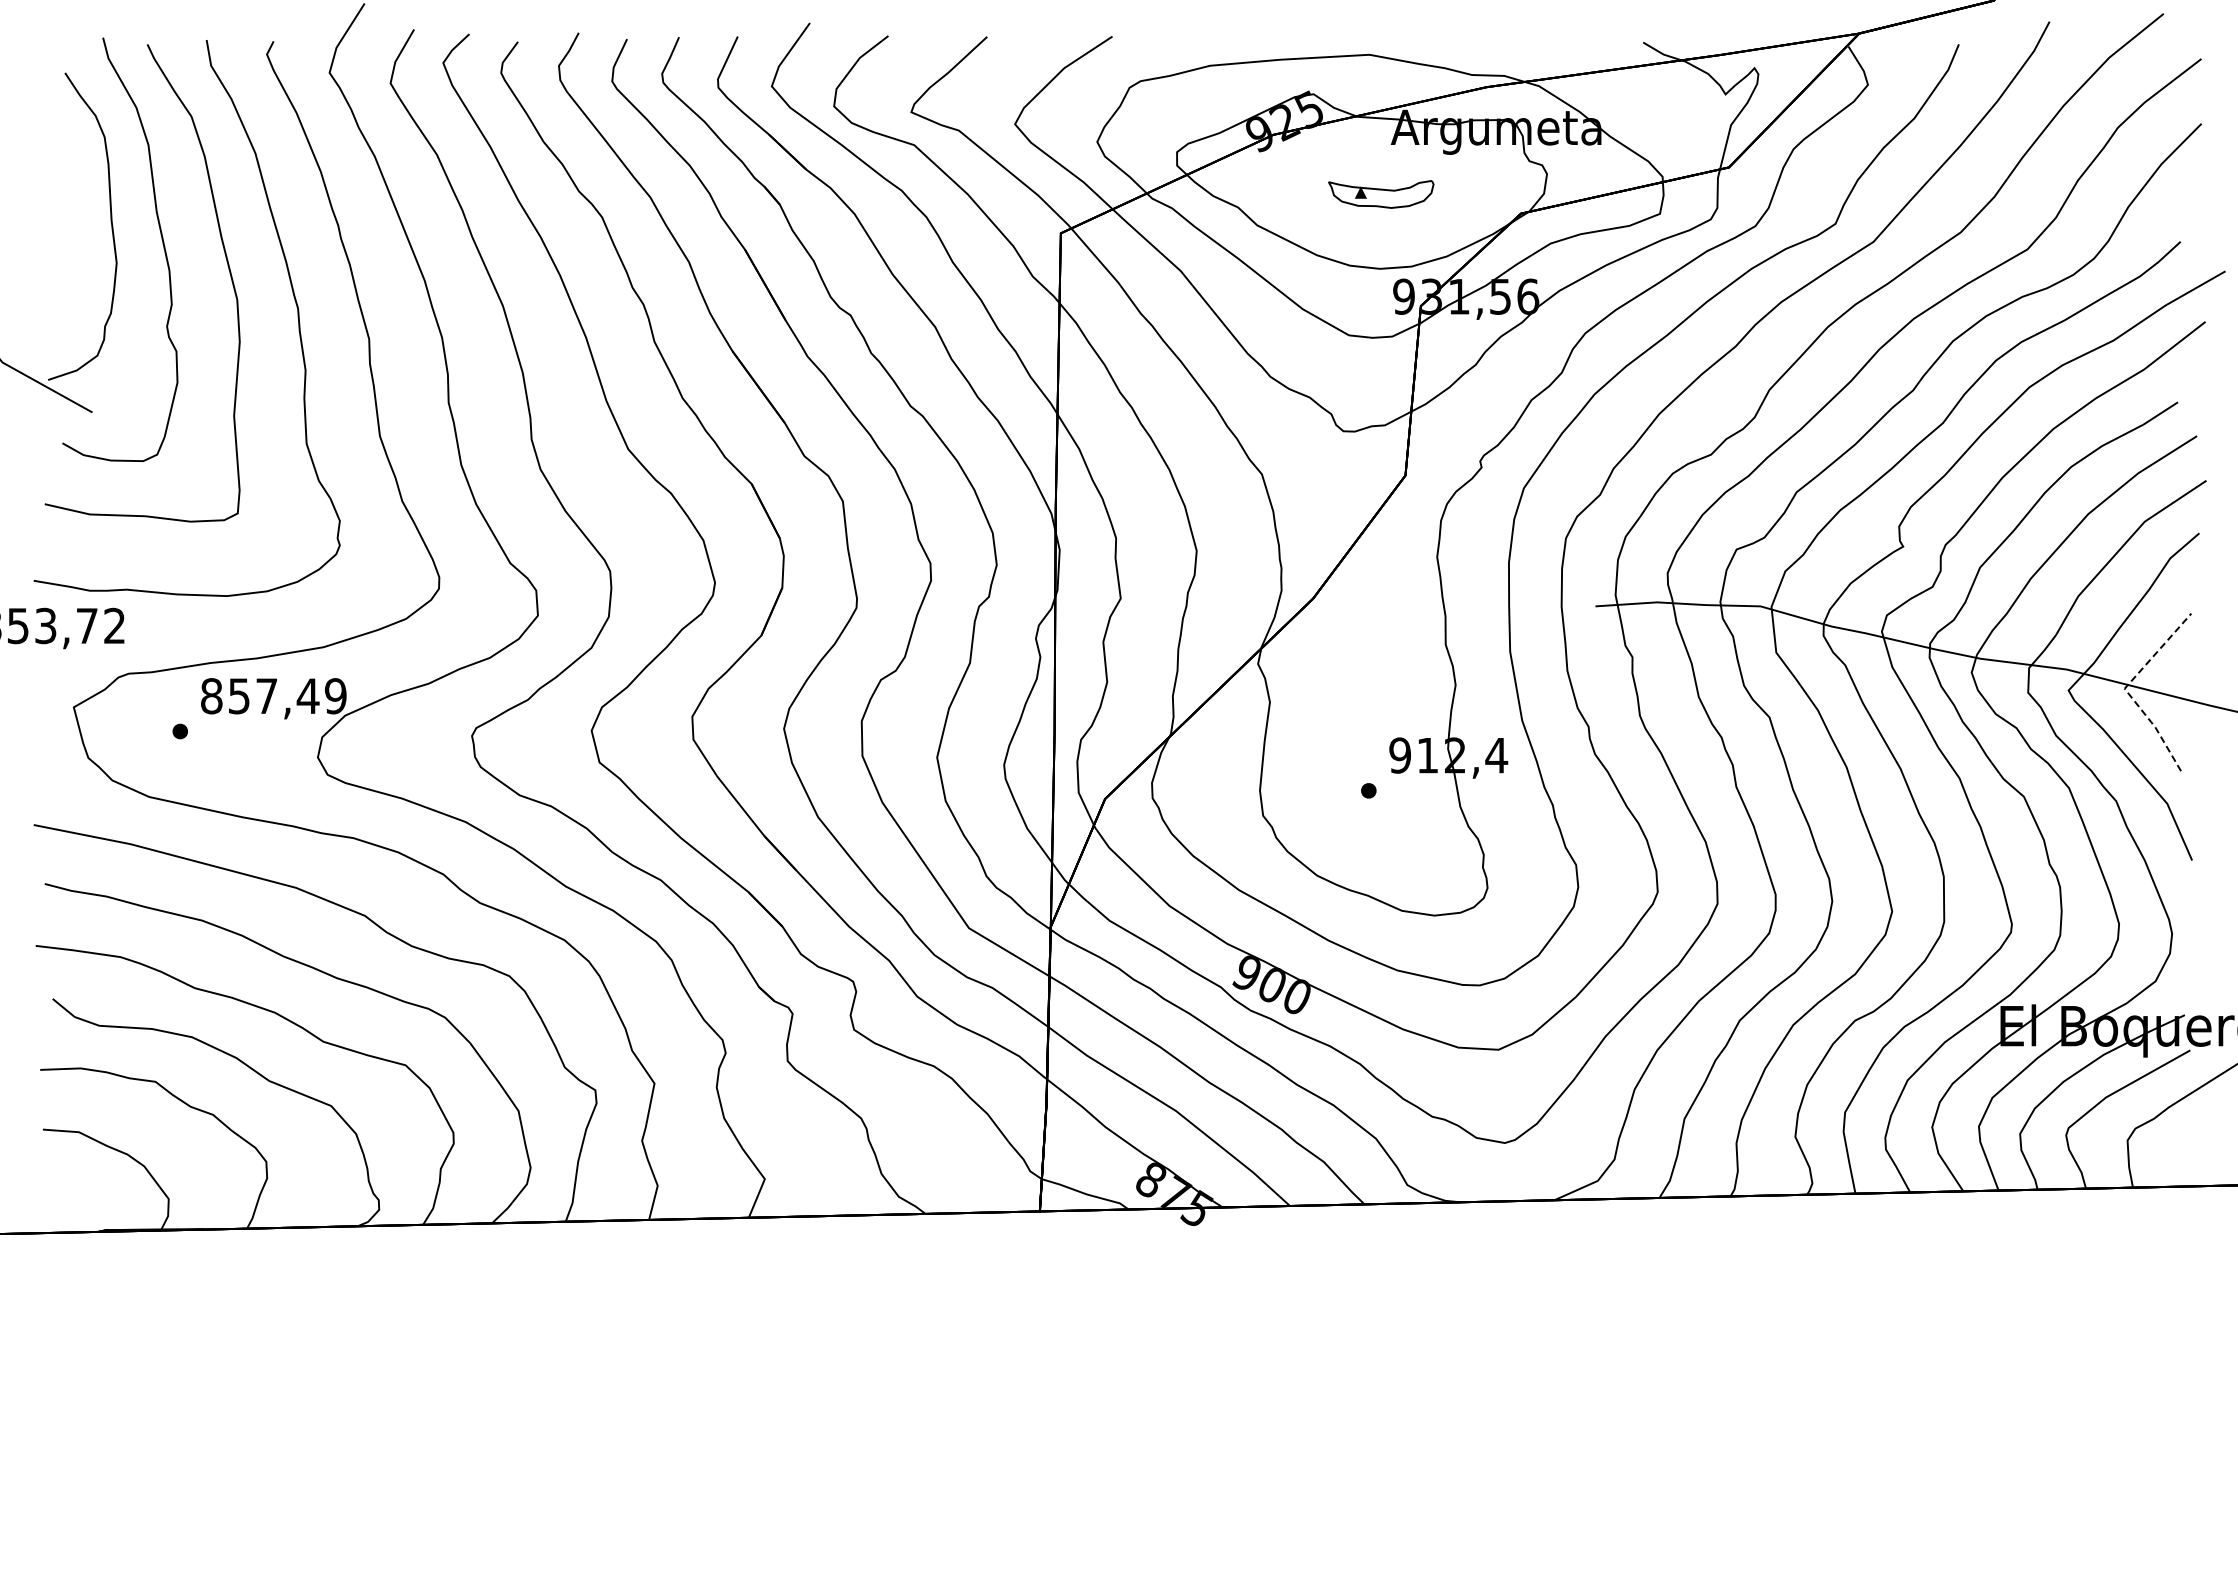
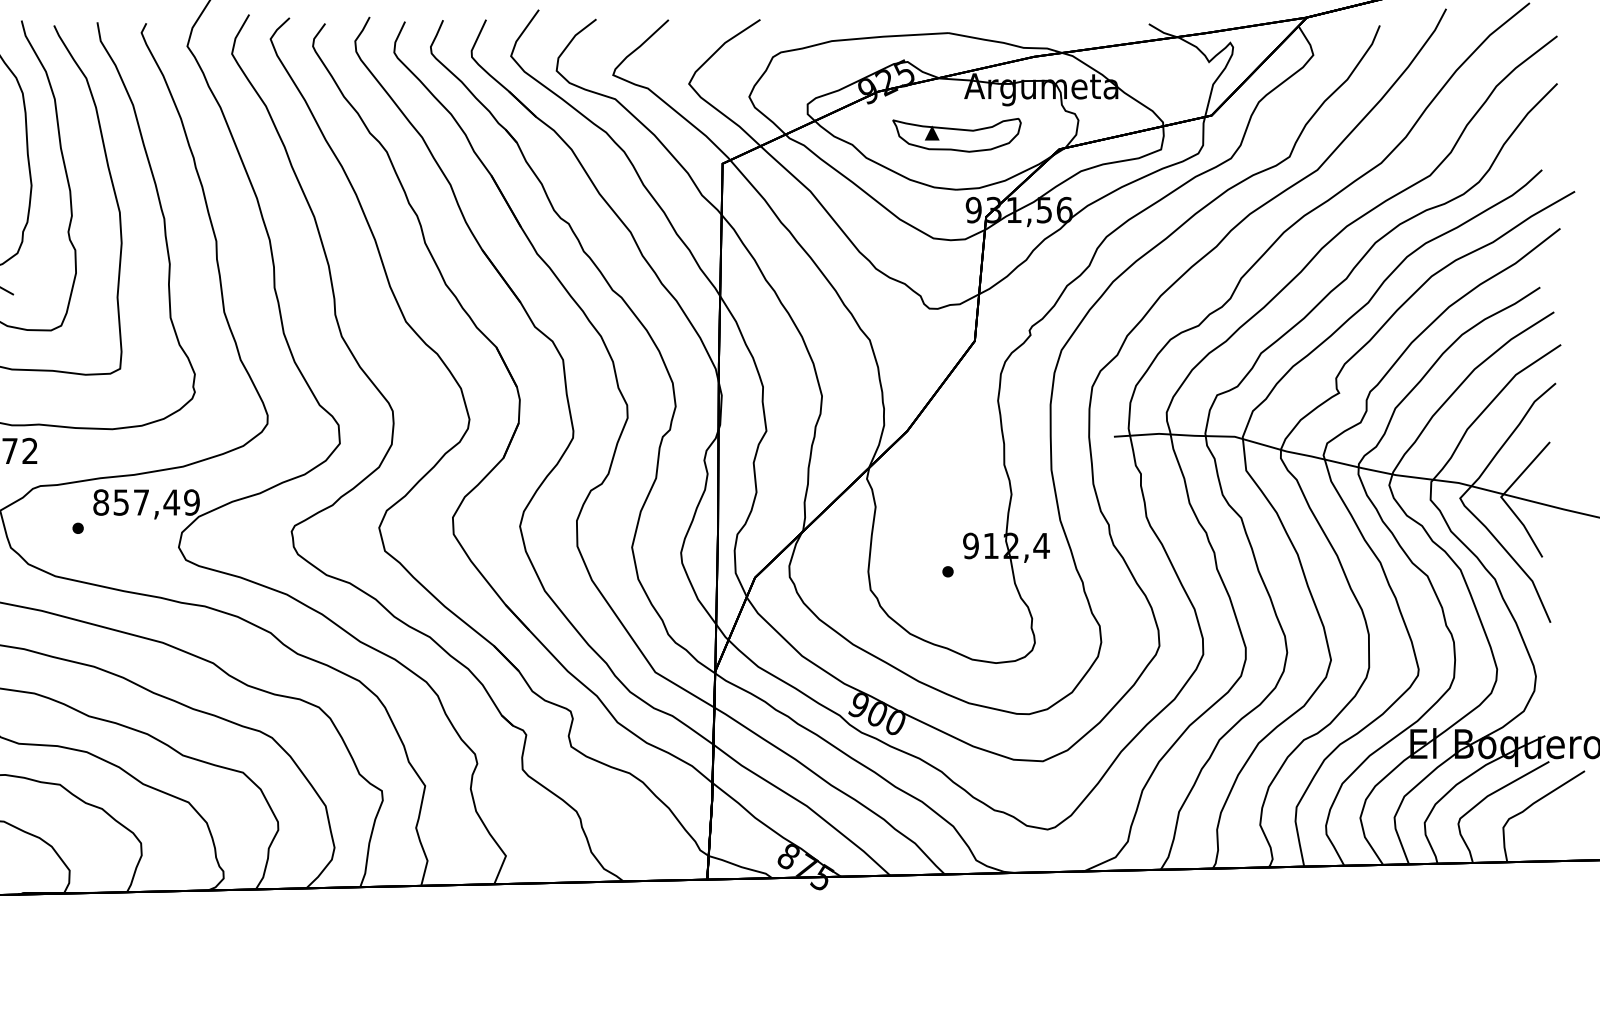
part: (1381, 194) -> (957, 135), size x1.67
line: (2124, 688) -> (1501, 496), dashed -> solid

